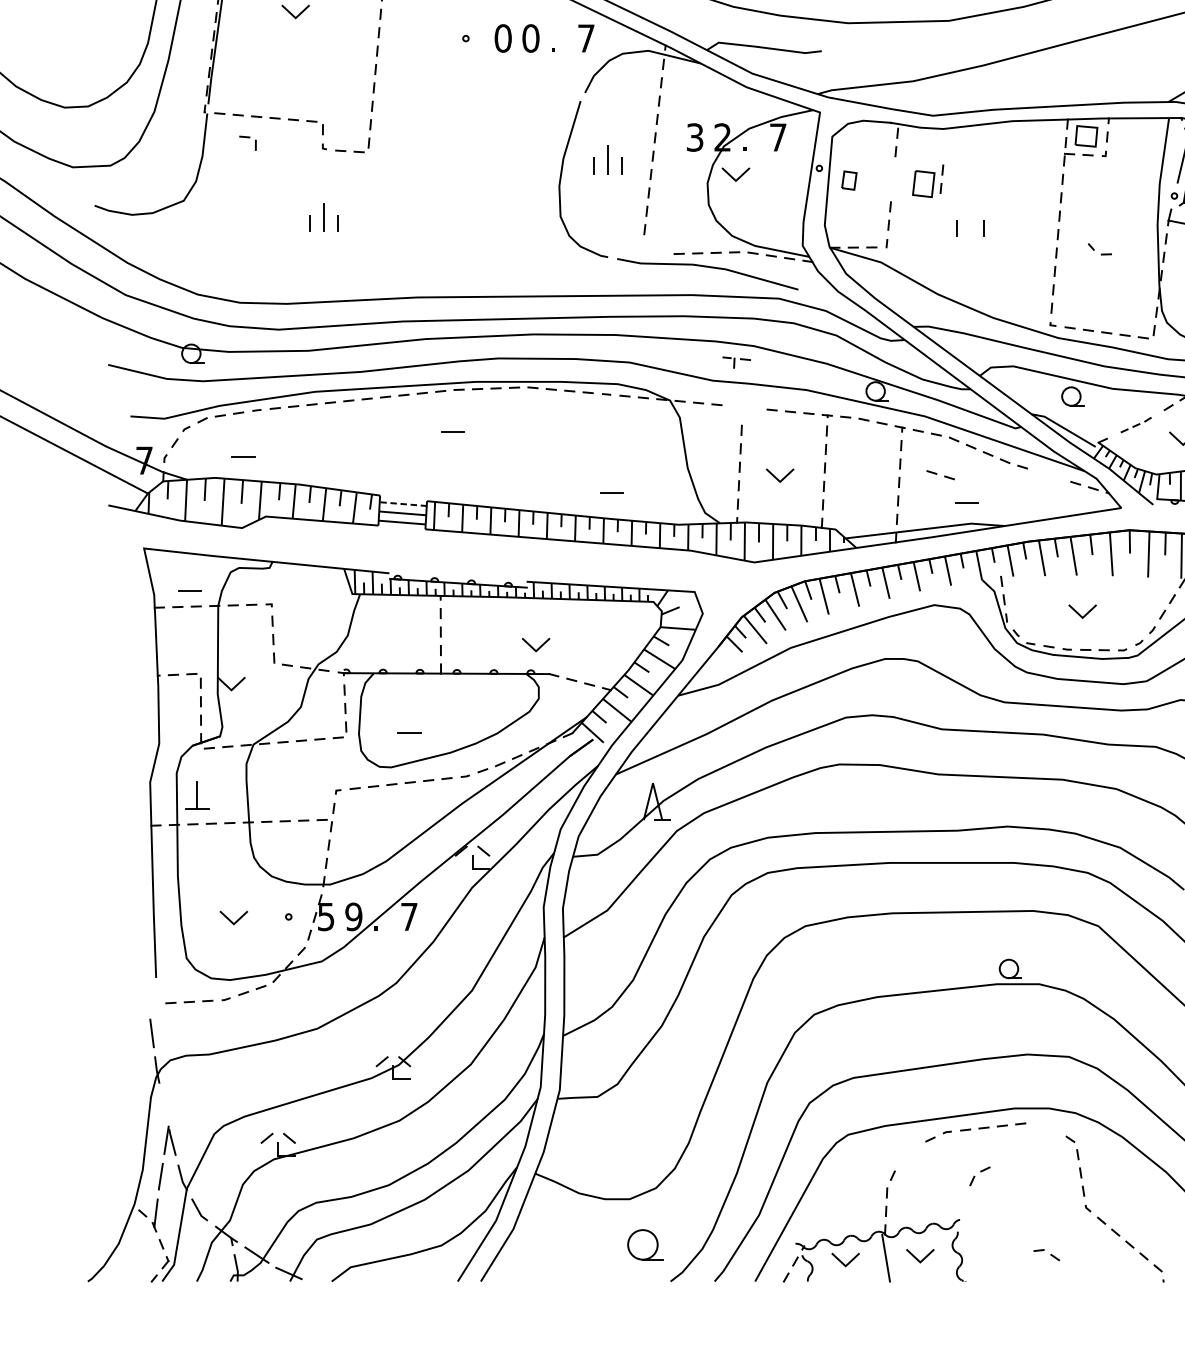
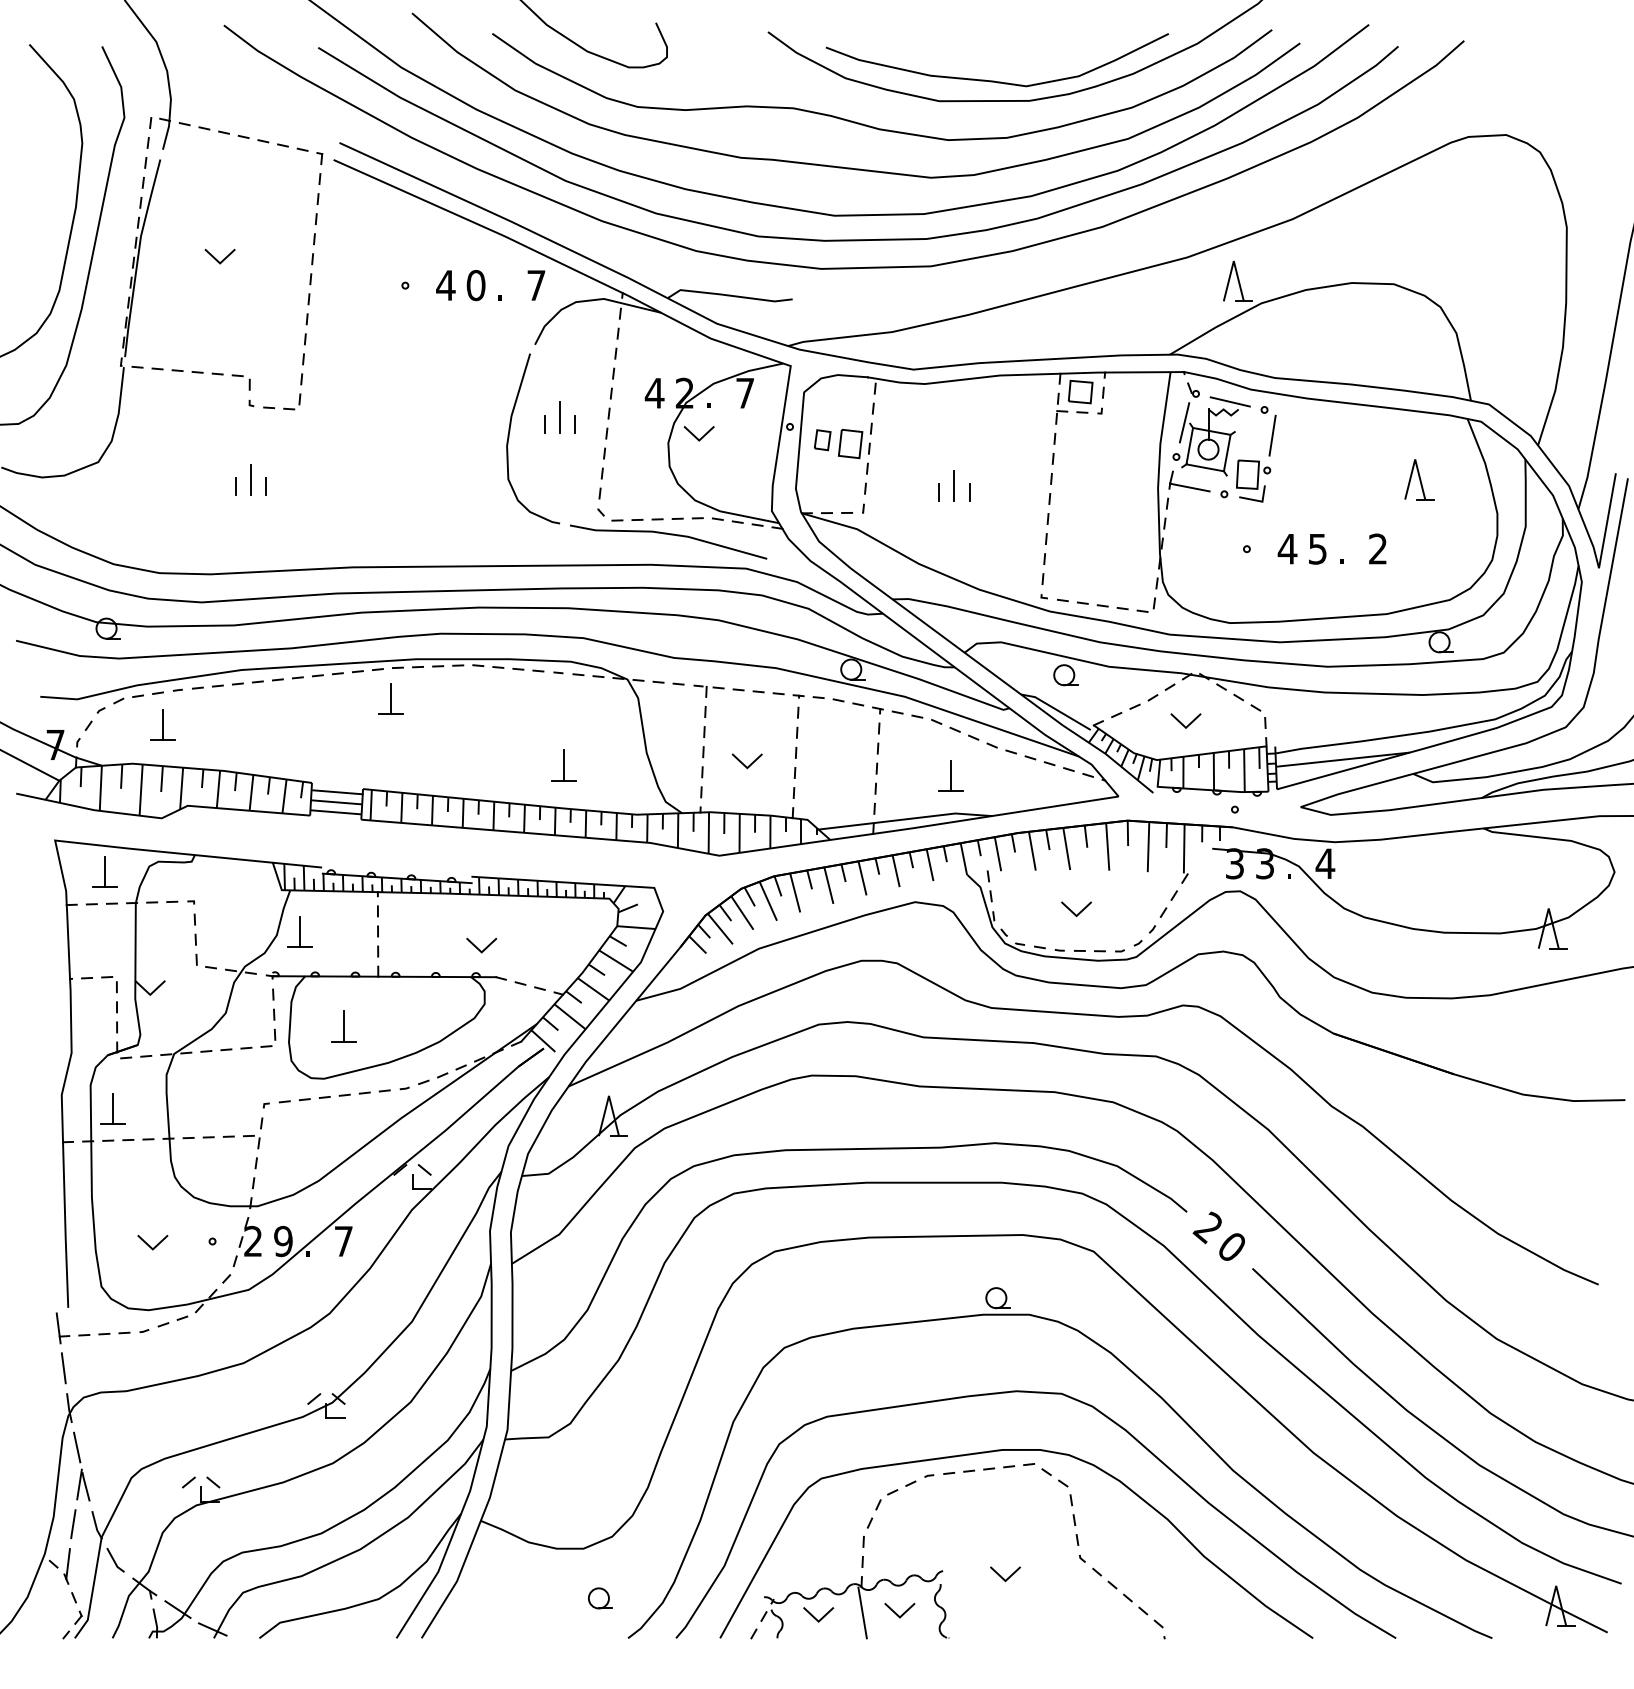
text: (502, 38) -> (445, 285), 0 -> 4
text: (694, 136) -> (654, 392), 3 -> 4
part: (247, 143) -> (167, 399), removed
part: (928, 180) -> (855, 440), moved
line: (970, 222) -> (954, 485), added
part: (1100, 248) -> (610, 514), moved
part: (736, 361) -> (708, 690), moved
line: (453, 418) -> (391, 699), added
part: (1135, 425) -> (1134, 706), size x1.43
line: (243, 442) -> (163, 725), added
part: (940, 474) -> (1039, 760), moved
line: (611, 479) -> (563, 765), added
line: (966, 488) -> (950, 775), added
line: (403, 504) -> (337, 792), dashed -> solid
line: (190, 576) -> (105, 871), added
part: (368, 632) -> (299, 931), added
line: (409, 719) -> (344, 1026), added
text: (325, 916) -> (252, 1241), 5 -> 2
part: (150, 996) -> (62, 1328), added
line: (164, 1106) -> (77, 1447), added
part: (979, 1176) -> (886, 1499), moved
line: (1014, 1224) -> (1002, 1576), added
part: (645, 1244) -> (600, 1598), size x0.62
part: (1046, 1255) -> (1037, 1469), moved

